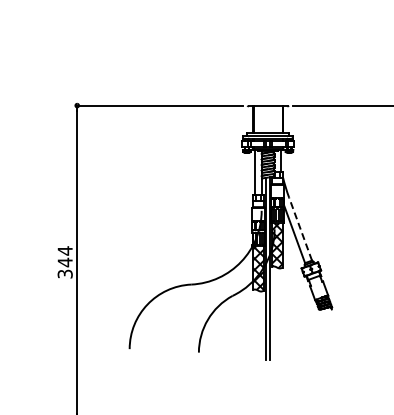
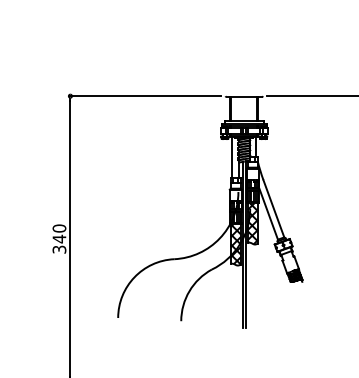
line: (300, 228) -> (273, 208), dashed -> solid
text: (64, 250) -> (58, 228), 344 -> 340

